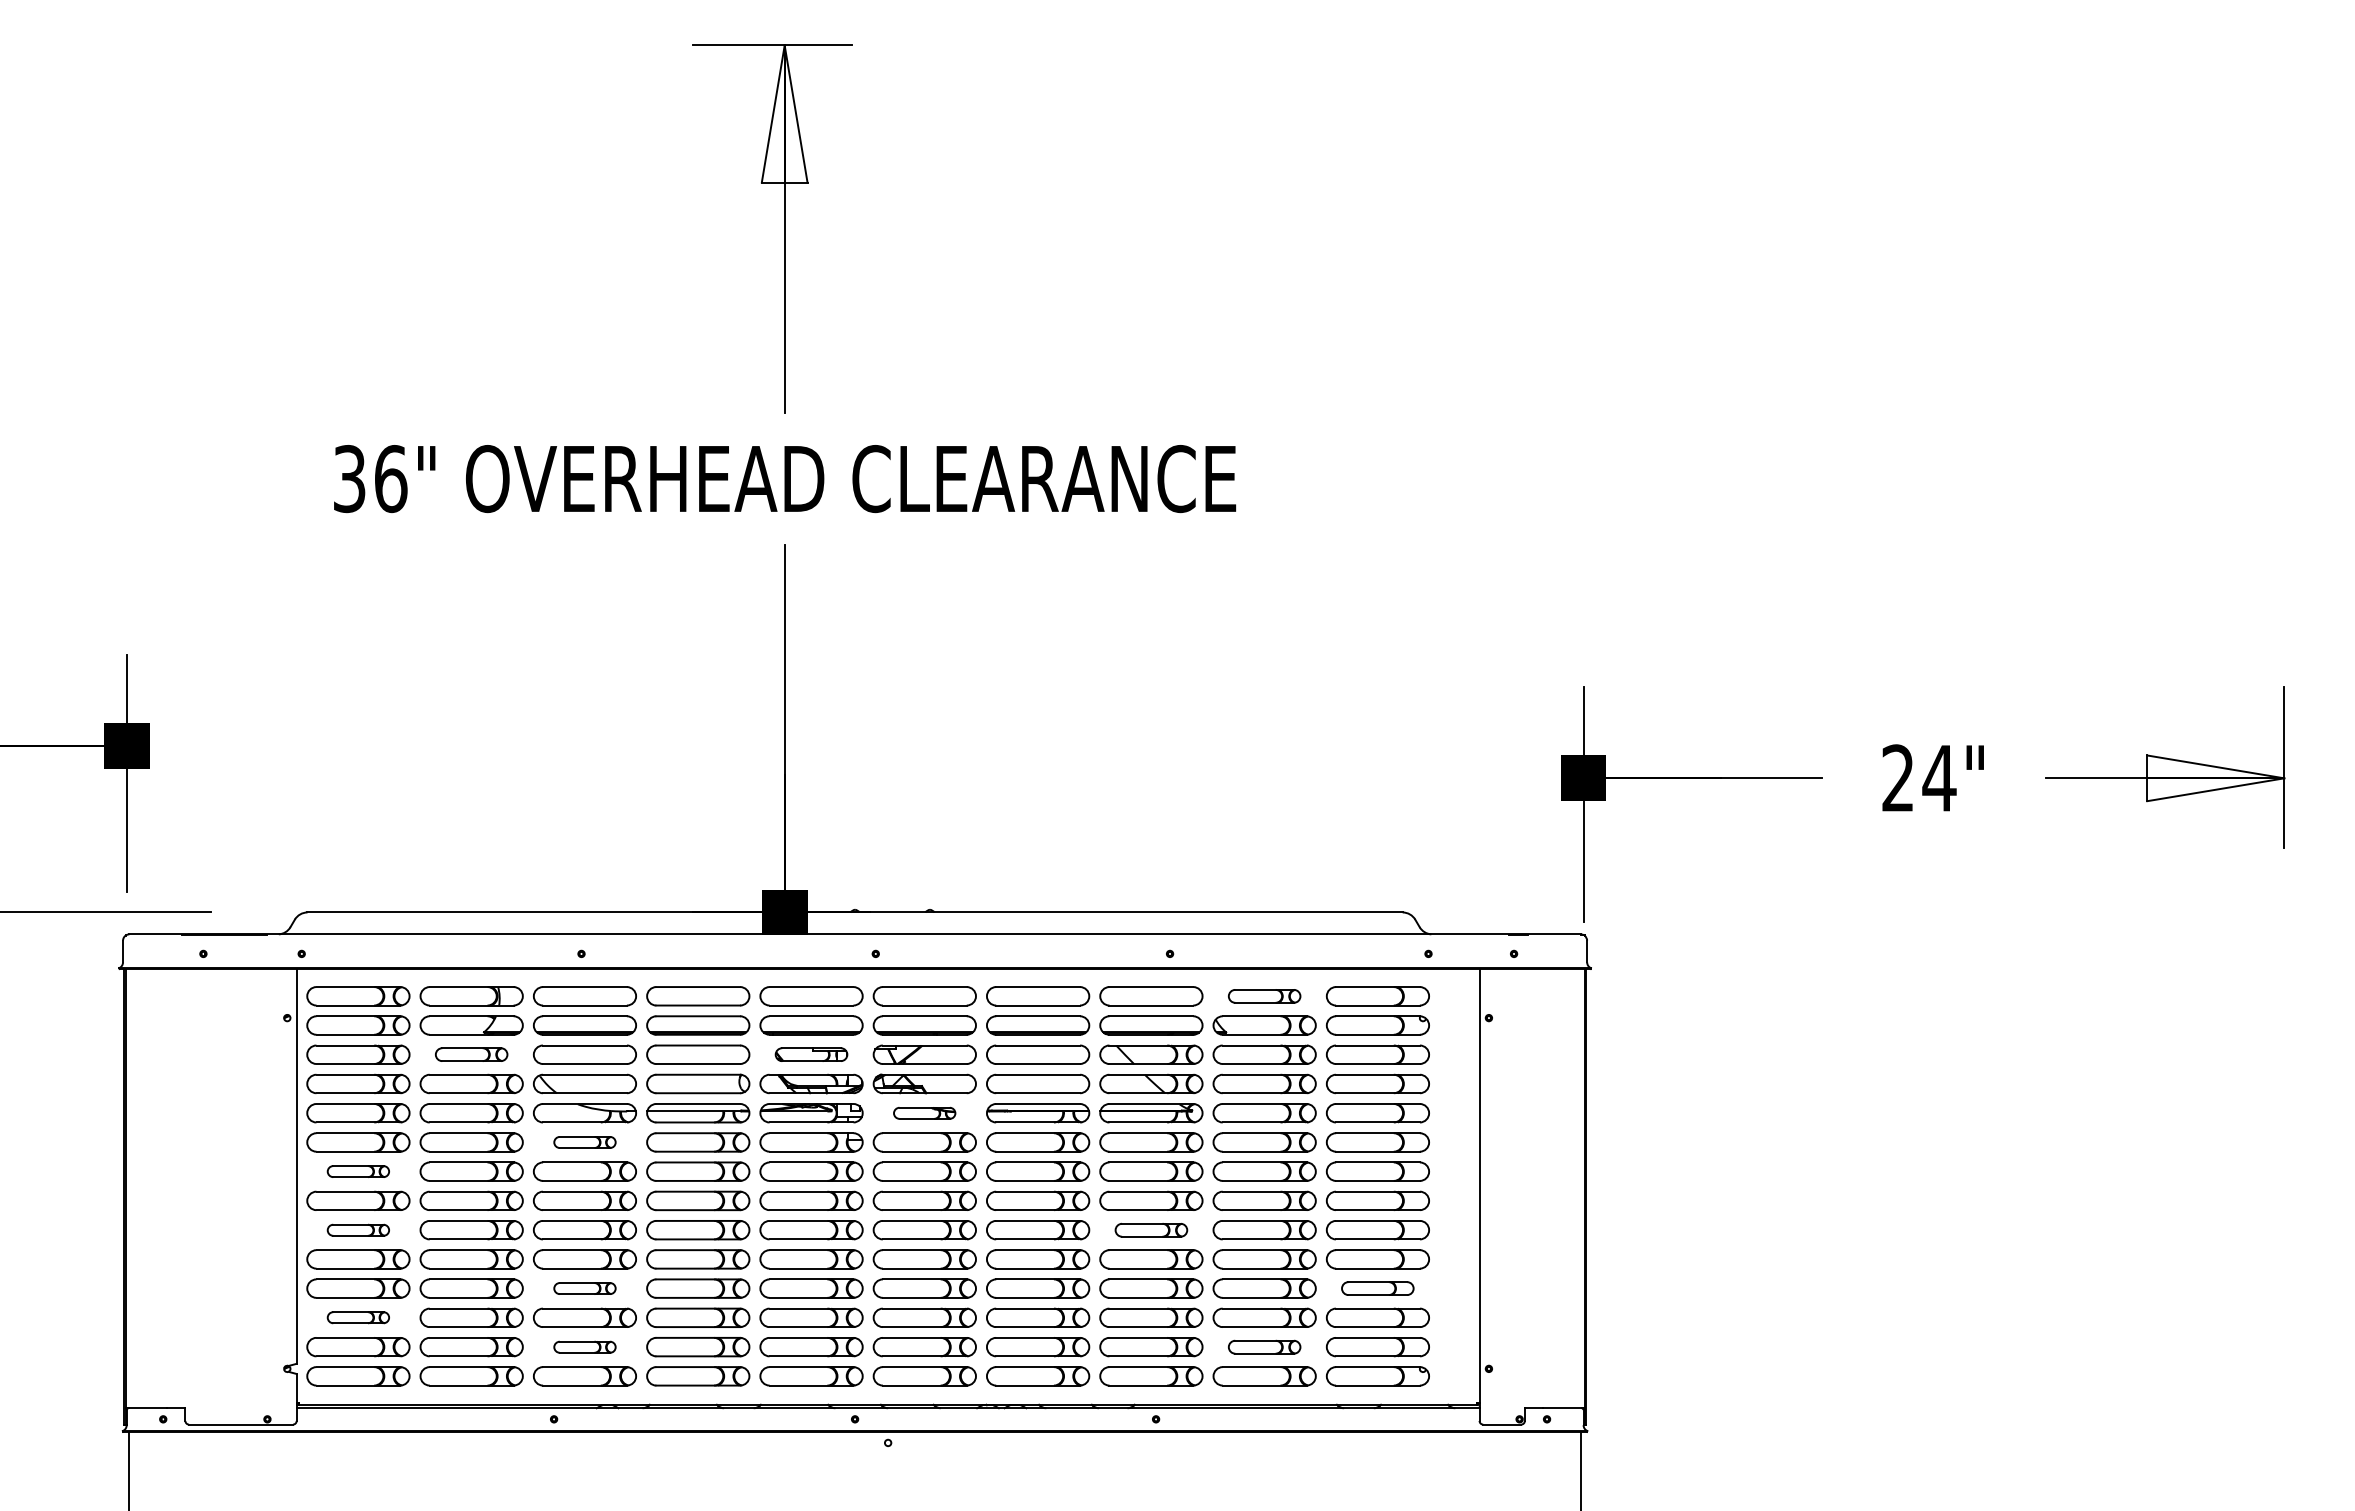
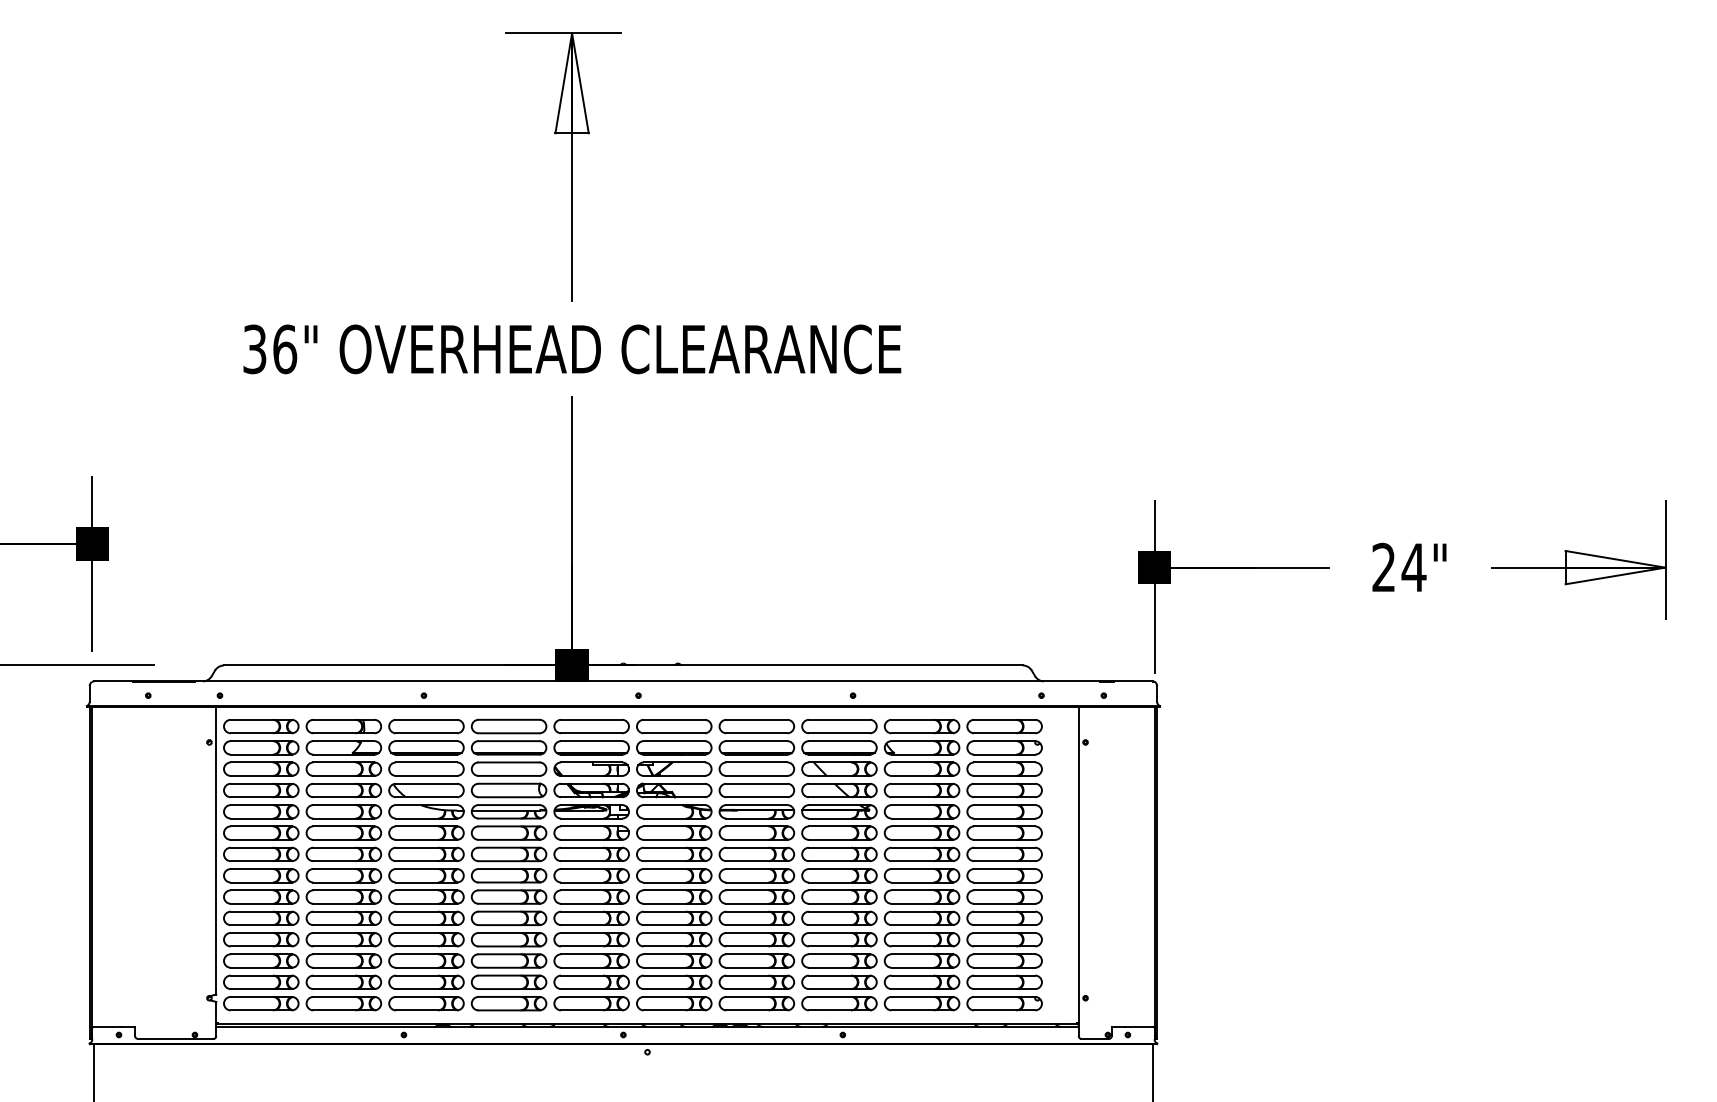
part: (1264, 996) -> (921, 726), size x1.43
part: (471, 1054) -> (343, 769), size x1.43
part: (811, 1054) -> (591, 769), size x1.43
part: (924, 1113) -> (674, 812), size x1.67
part: (584, 1142) -> (426, 833), size x1.67
part: (358, 1171) -> (261, 854), size x1.67
part: (358, 1230) -> (261, 897), size x1.67
part: (1151, 1230) -> (839, 897), size x1.43
part: (584, 1288) -> (426, 939), size x1.67
part: (1377, 1288) -> (1004, 939), size x1.43
part: (358, 1317) -> (261, 960), size x1.67
part: (584, 1347) -> (426, 982), size x1.67
part: (1264, 1347) -> (921, 982), size x1.43

